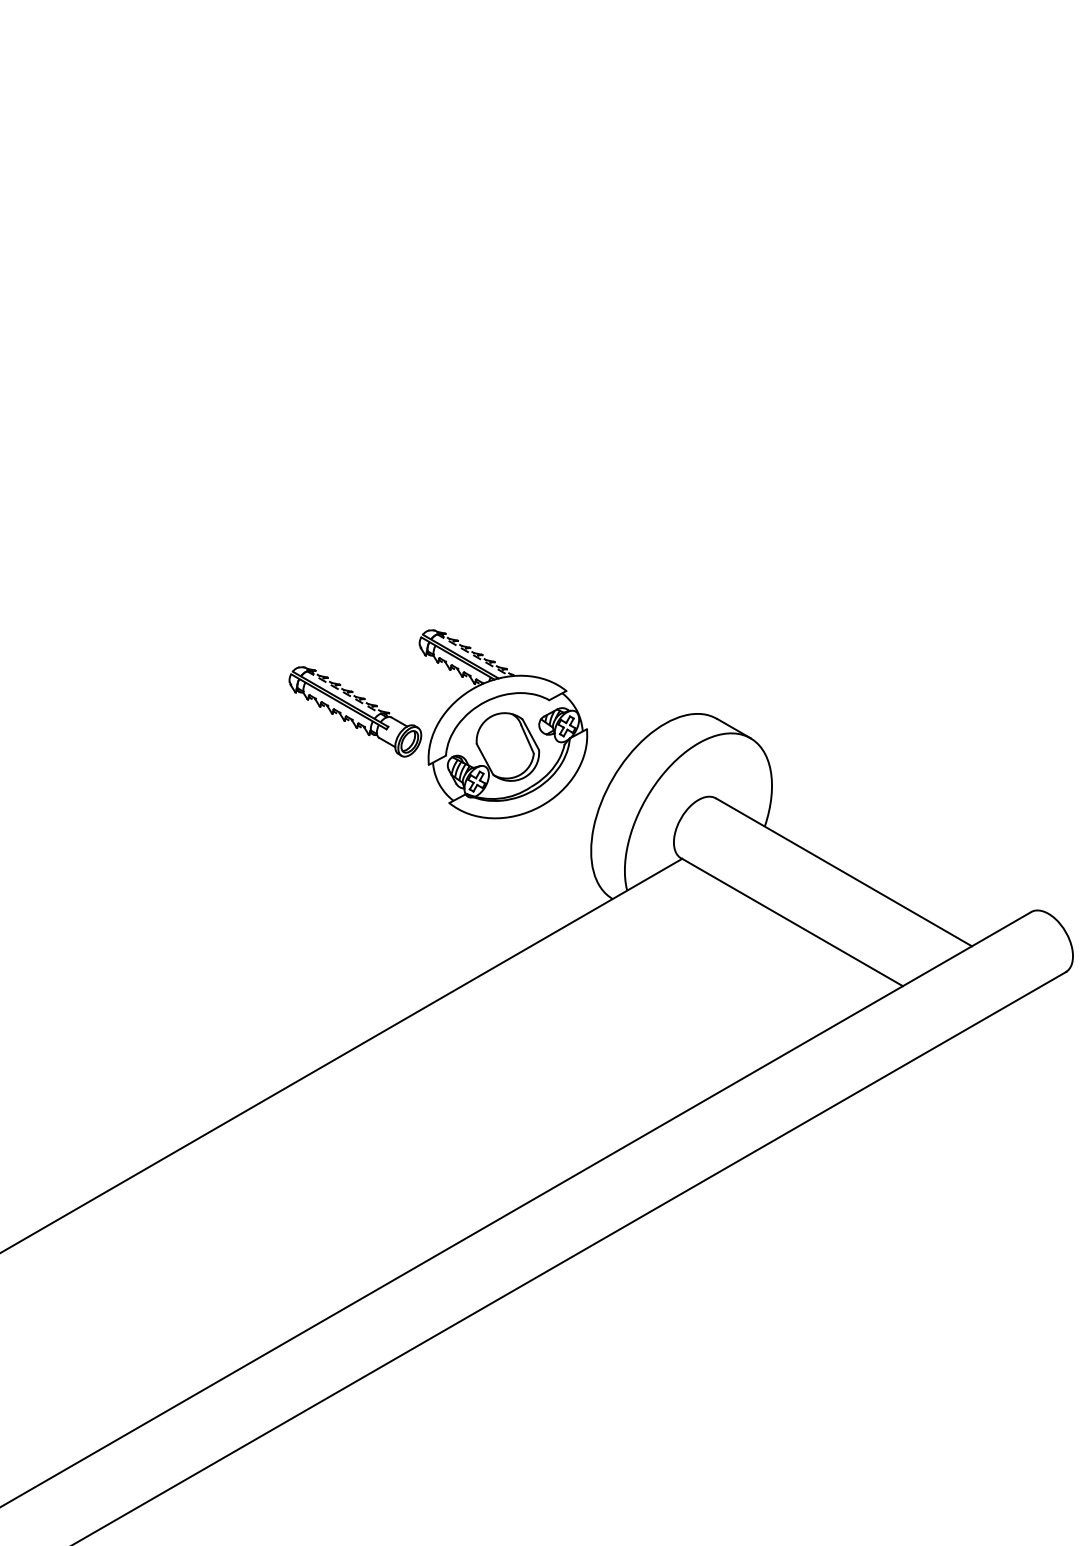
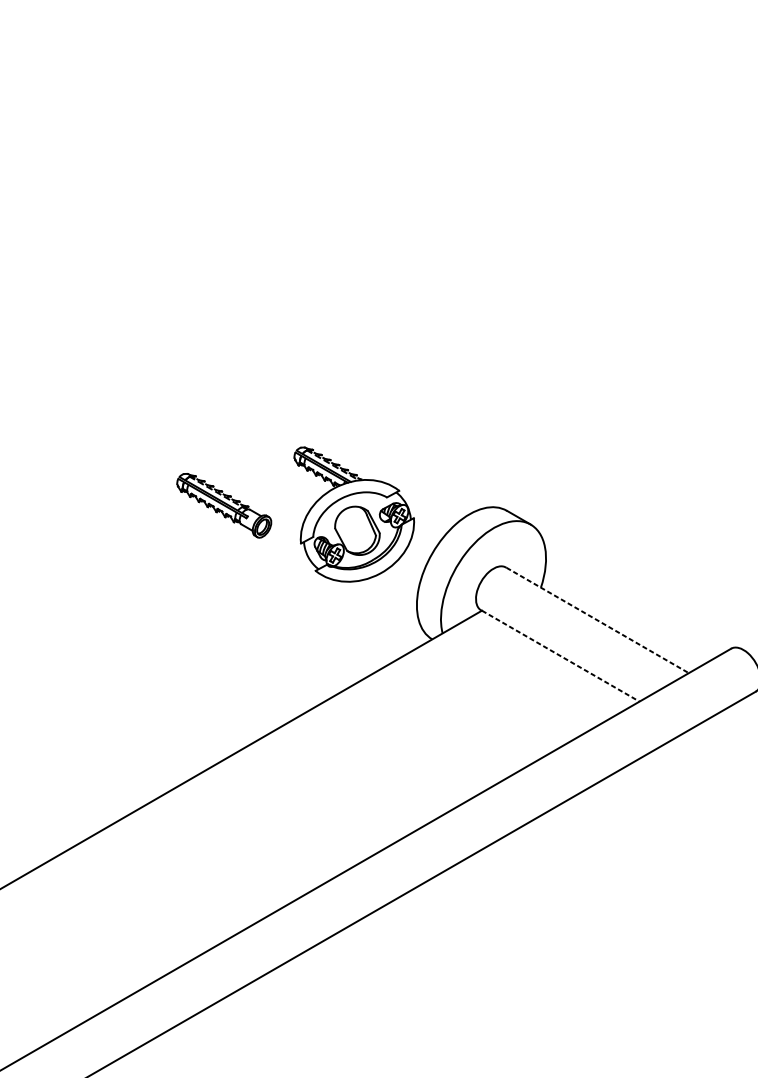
part: (355, 711) -> (224, 505), moved
line: (844, 872) -> (597, 620), solid -> dashed
line: (793, 922) -> (561, 656), solid -> dashed

